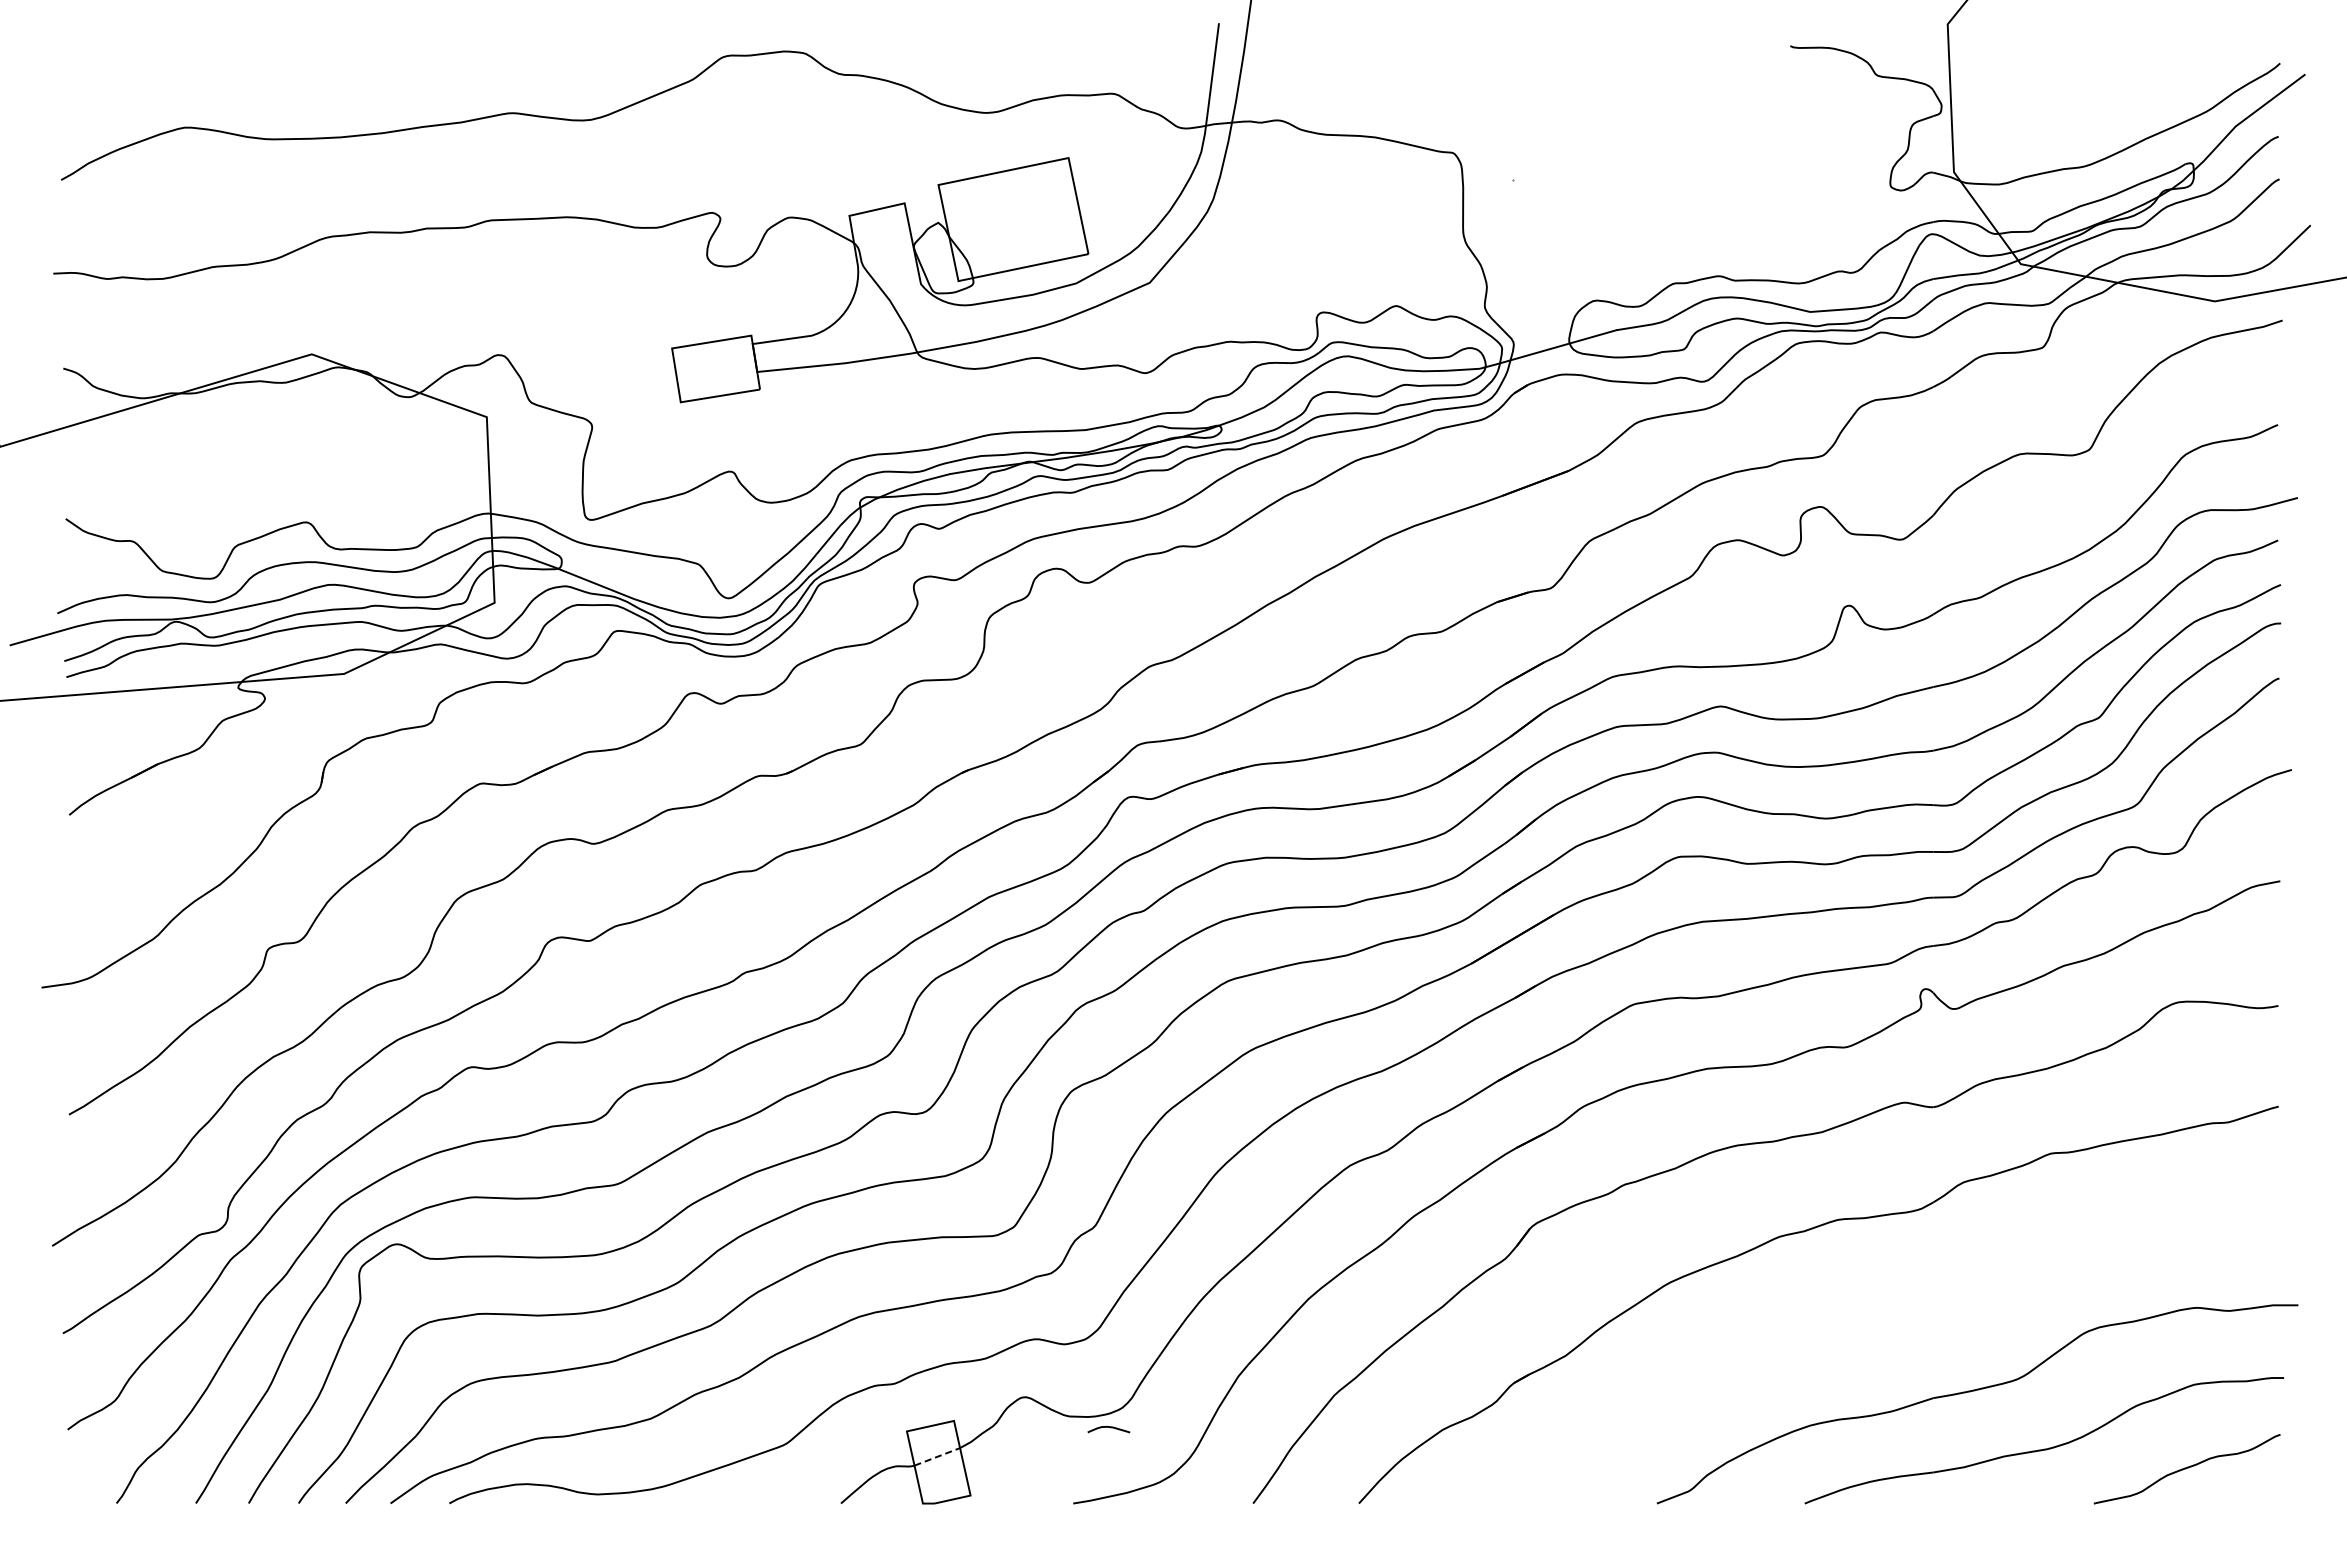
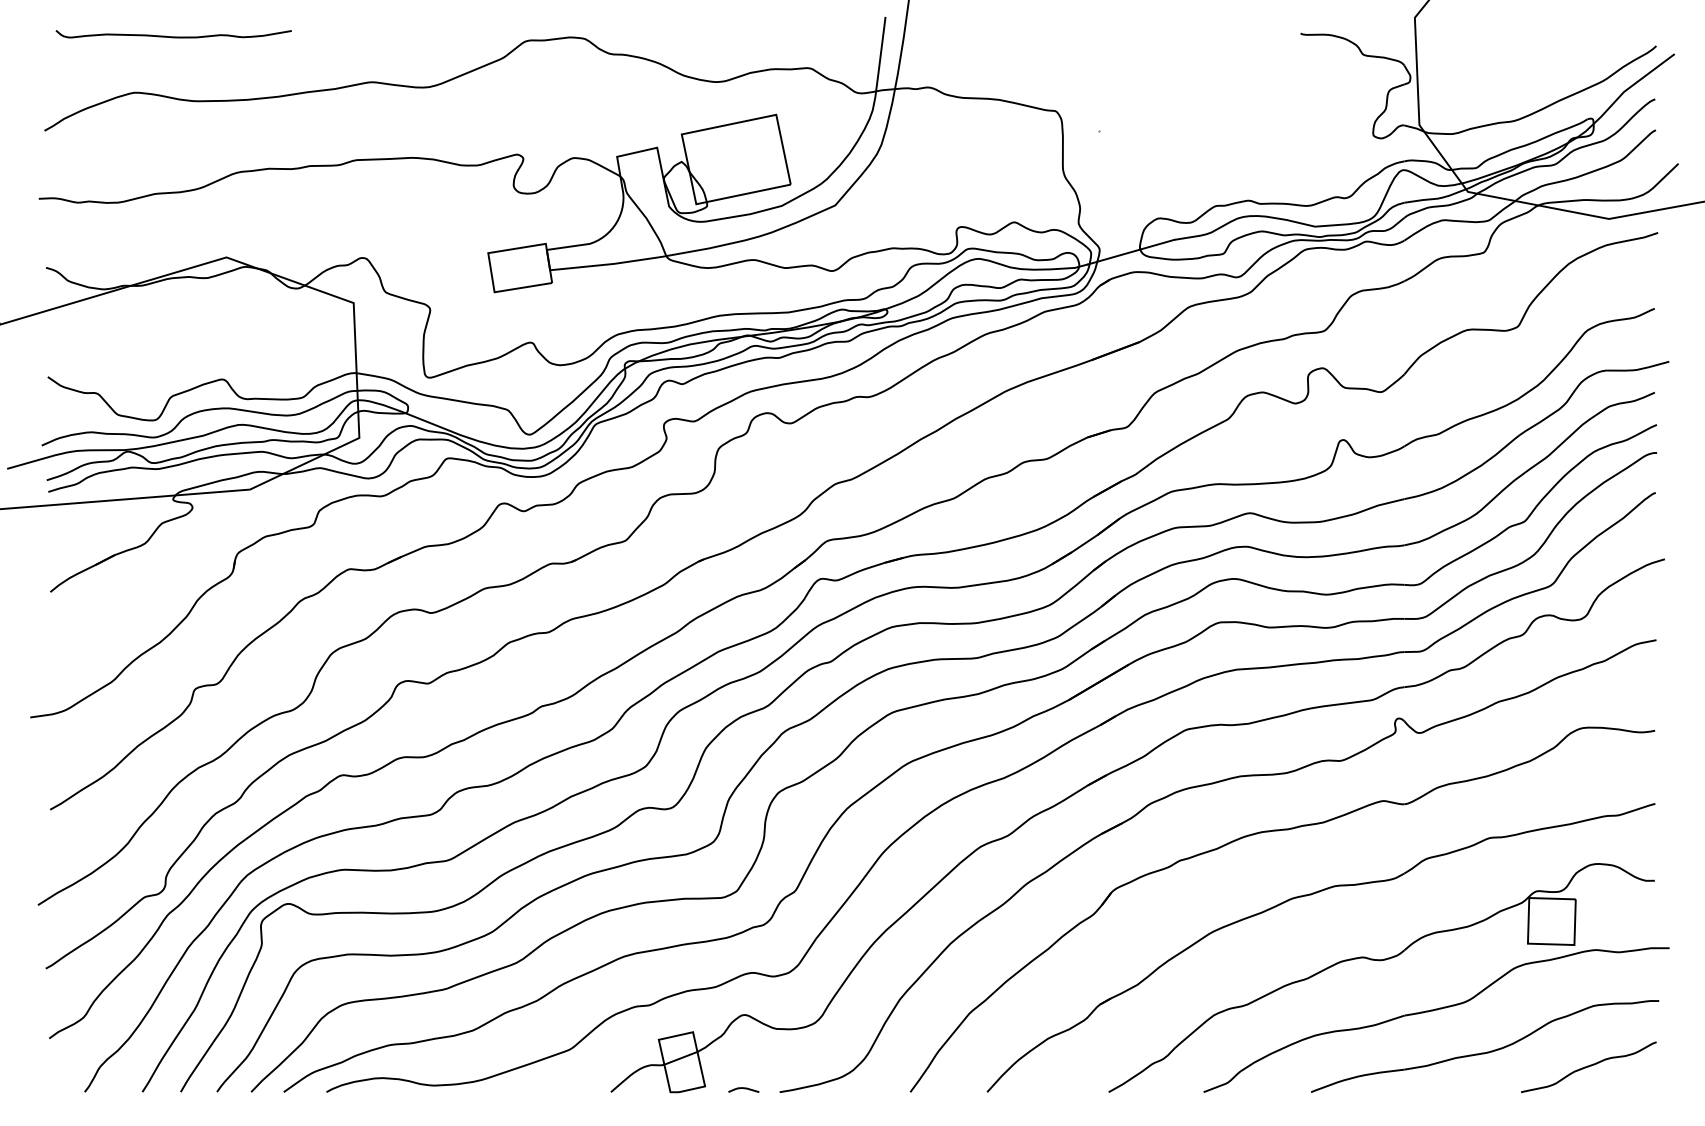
curve: (238, 50) -> (173, 36), added
part: (1901, 1322) -> (1381, 960), added
curve: (1108, 1427) -> (743, 1088), moved
line: (937, 1456) -> (681, 1058), dashed -> solid

